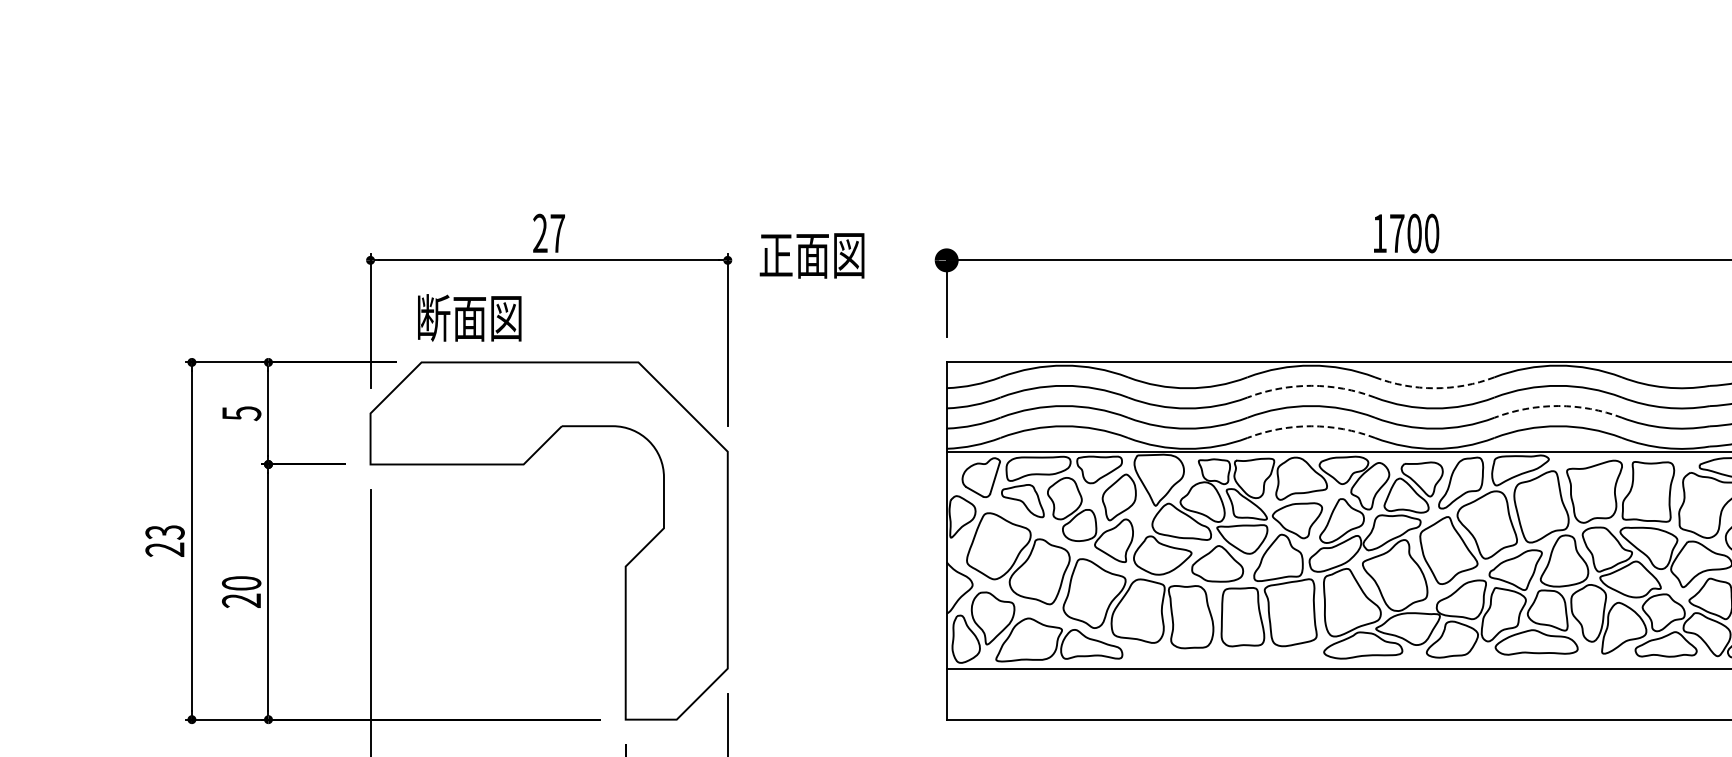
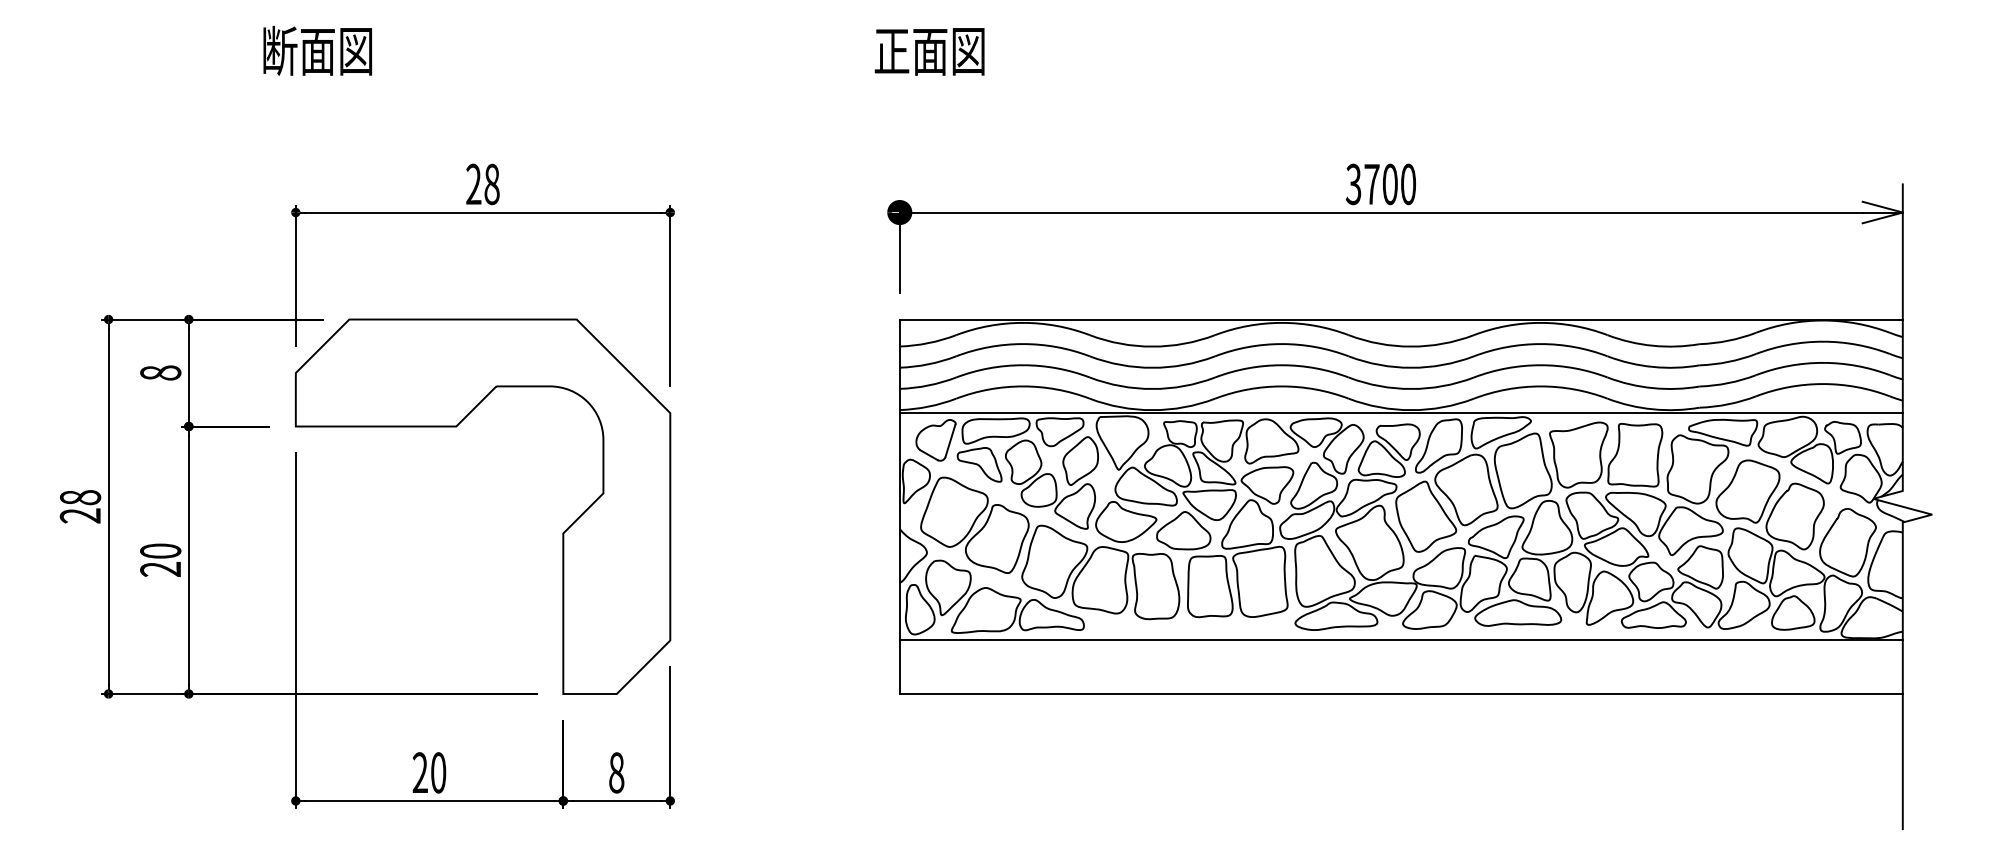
text: (557, 233) -> (491, 184), 27 -> 28
text: (1379, 233) -> (1353, 184), 1700 -> 3700
text: (811, 255) -> (929, 51), moved
text: (469, 317) -> (317, 50), moved
arc: (1310, 386) -> (1281, 344), dashed -> solid
arc: (1434, 388) -> (1411, 346), dashed -> solid
arc: (1557, 406) -> (1540, 365), dashed -> solid
text: (241, 412) -> (160, 372), 5 -> 8
arc: (1310, 426) -> (1281, 386), dashed -> solid
text: (165, 532) -> (80, 497), 23 -> 28

